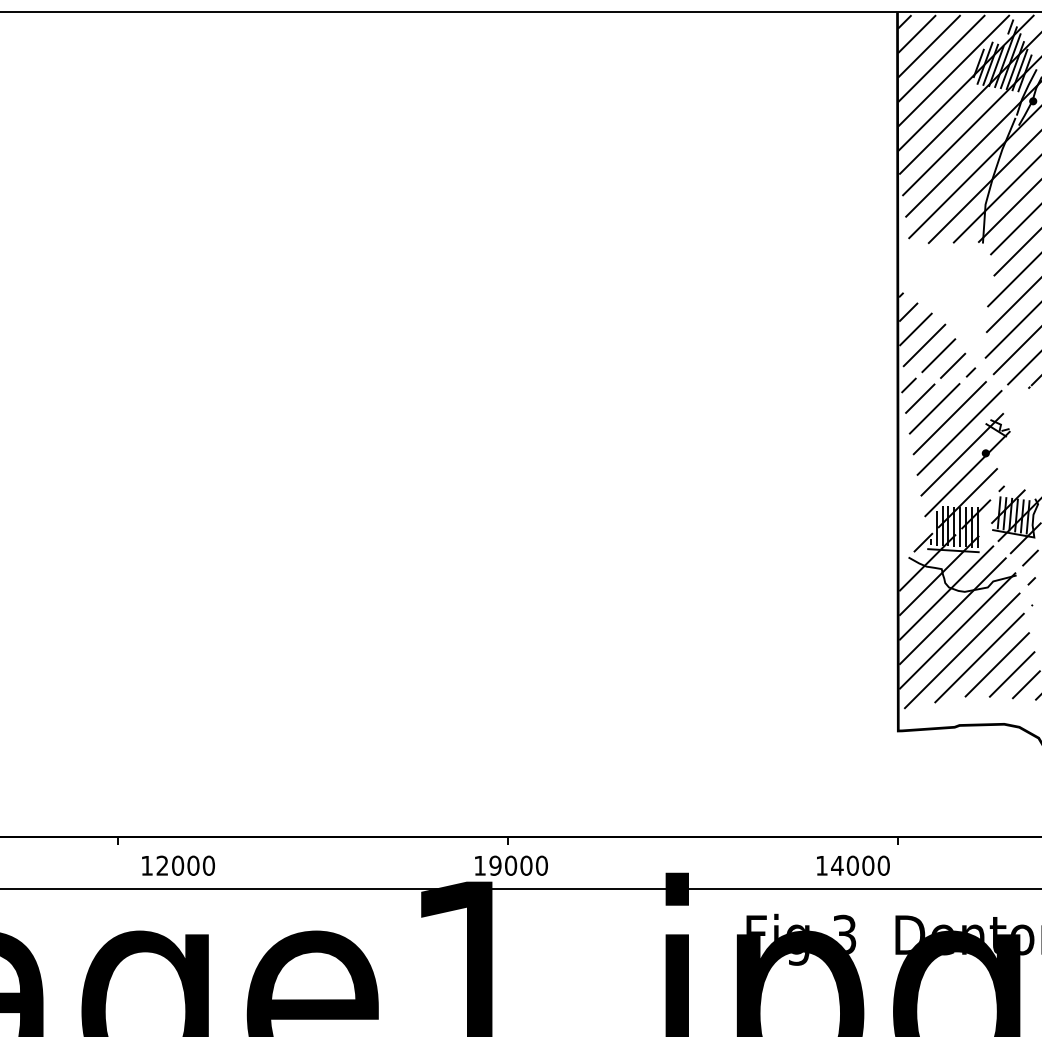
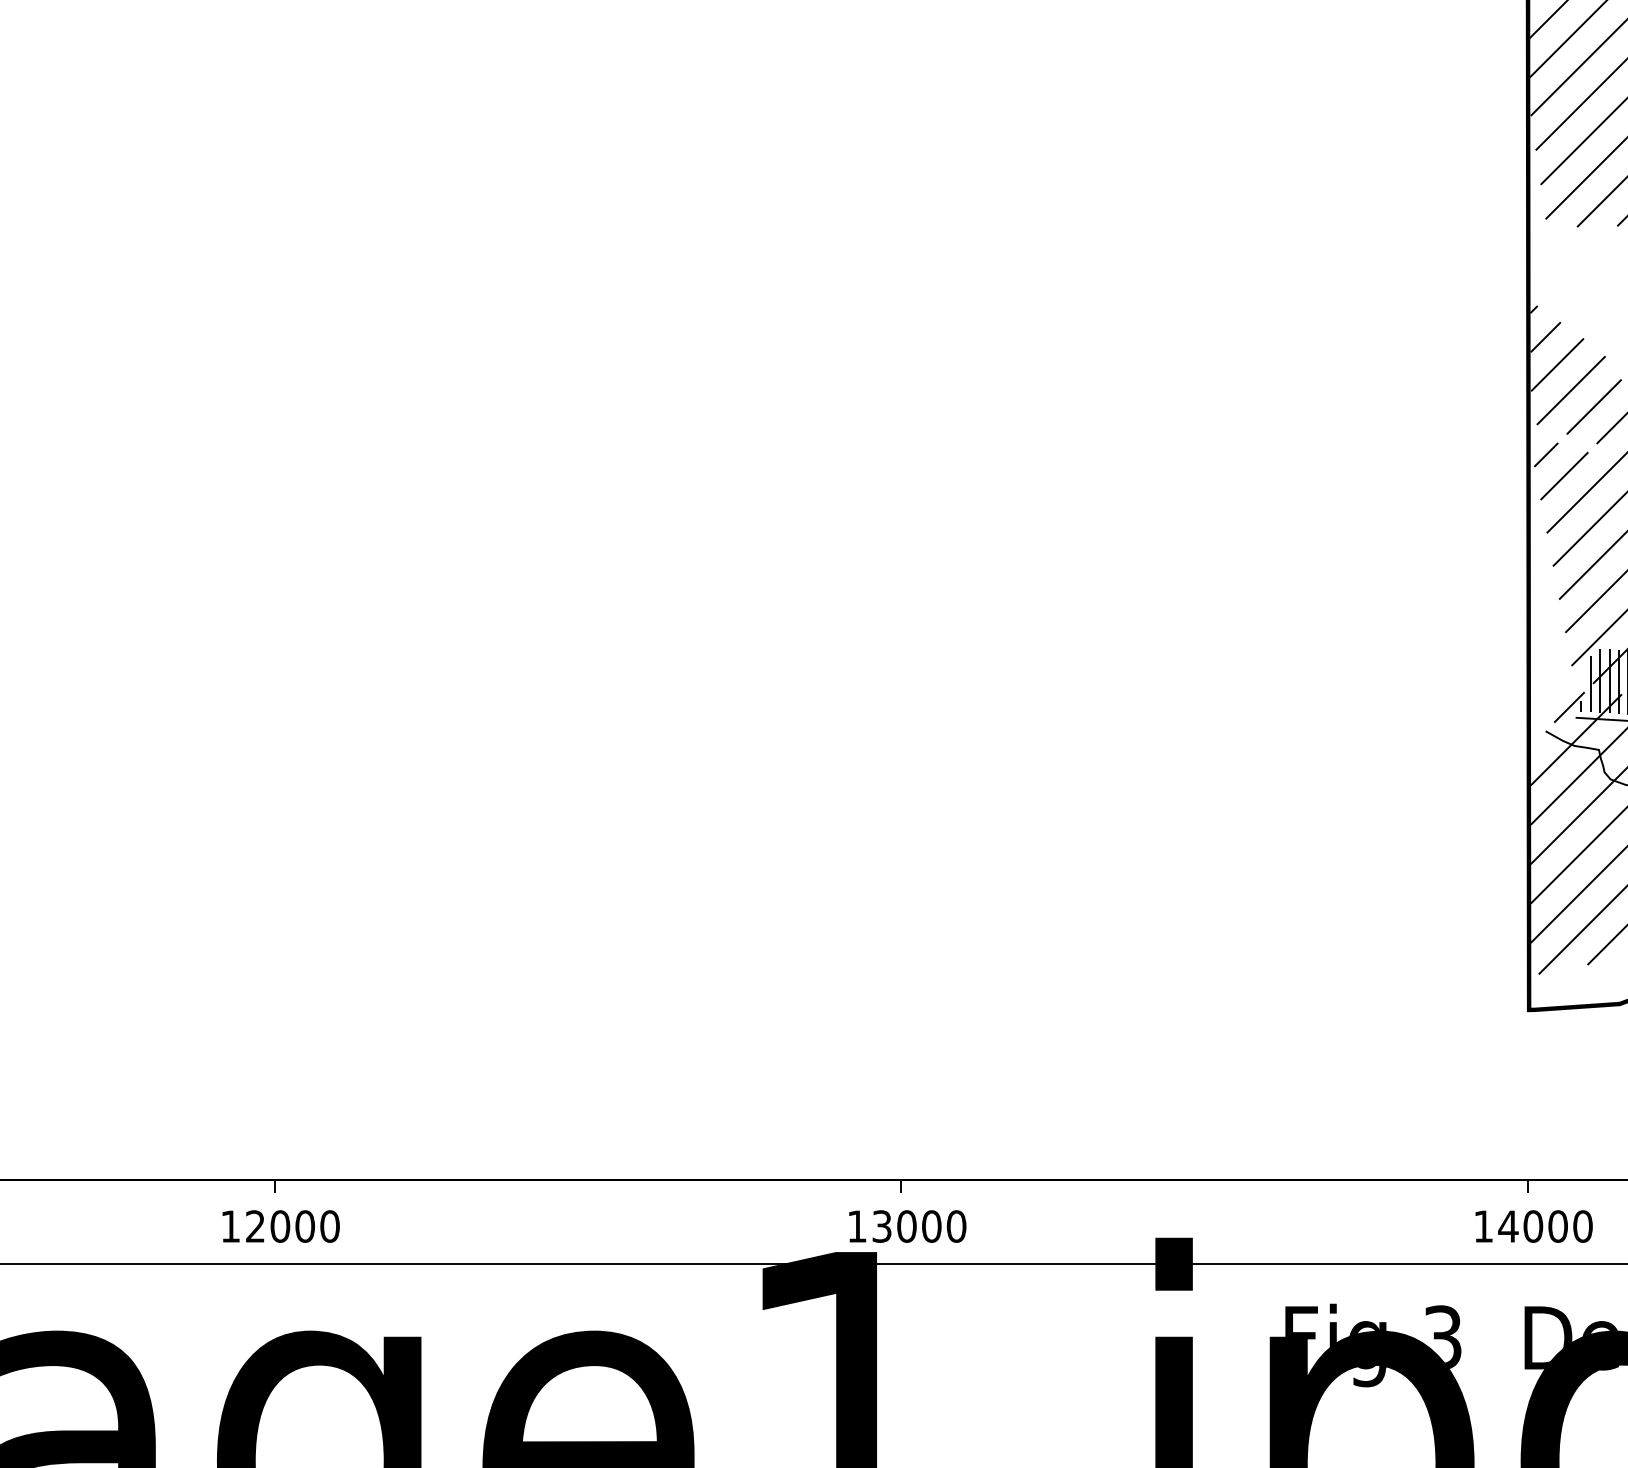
text: (178, 865) -> (281, 1226), moved
text: (495, 865) -> (882, 1226), 19000 -> 13000
text: (853, 865) -> (1534, 1226), moved

